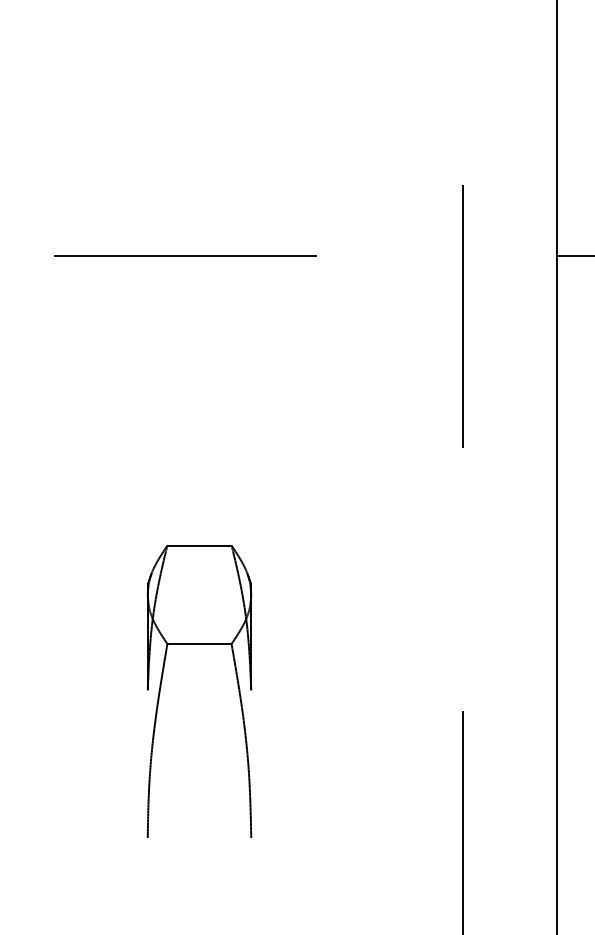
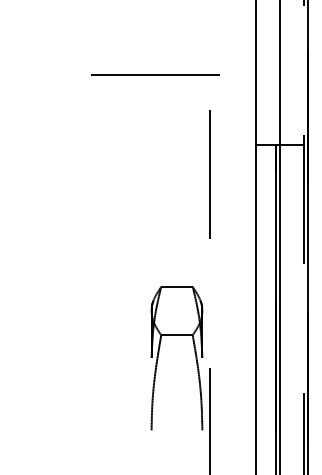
line: (186, 255) -> (155, 74), moved
part: (163, 681) -> (159, 353), moved

